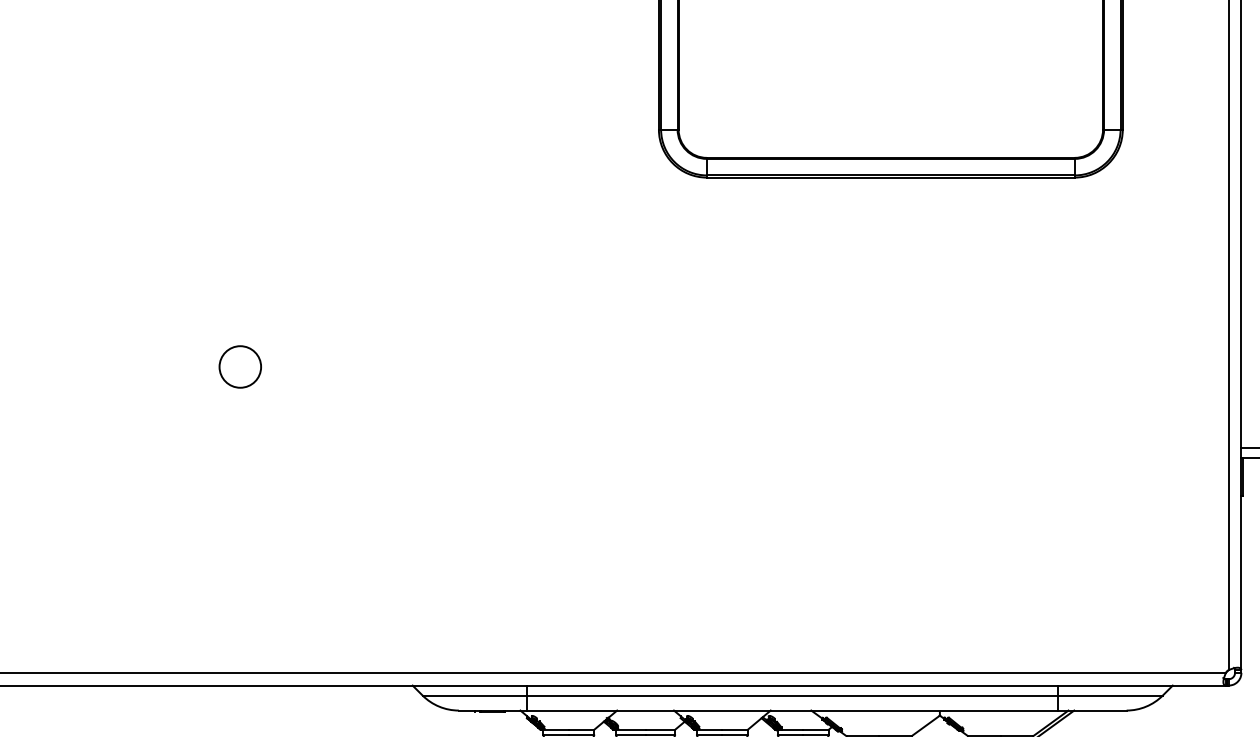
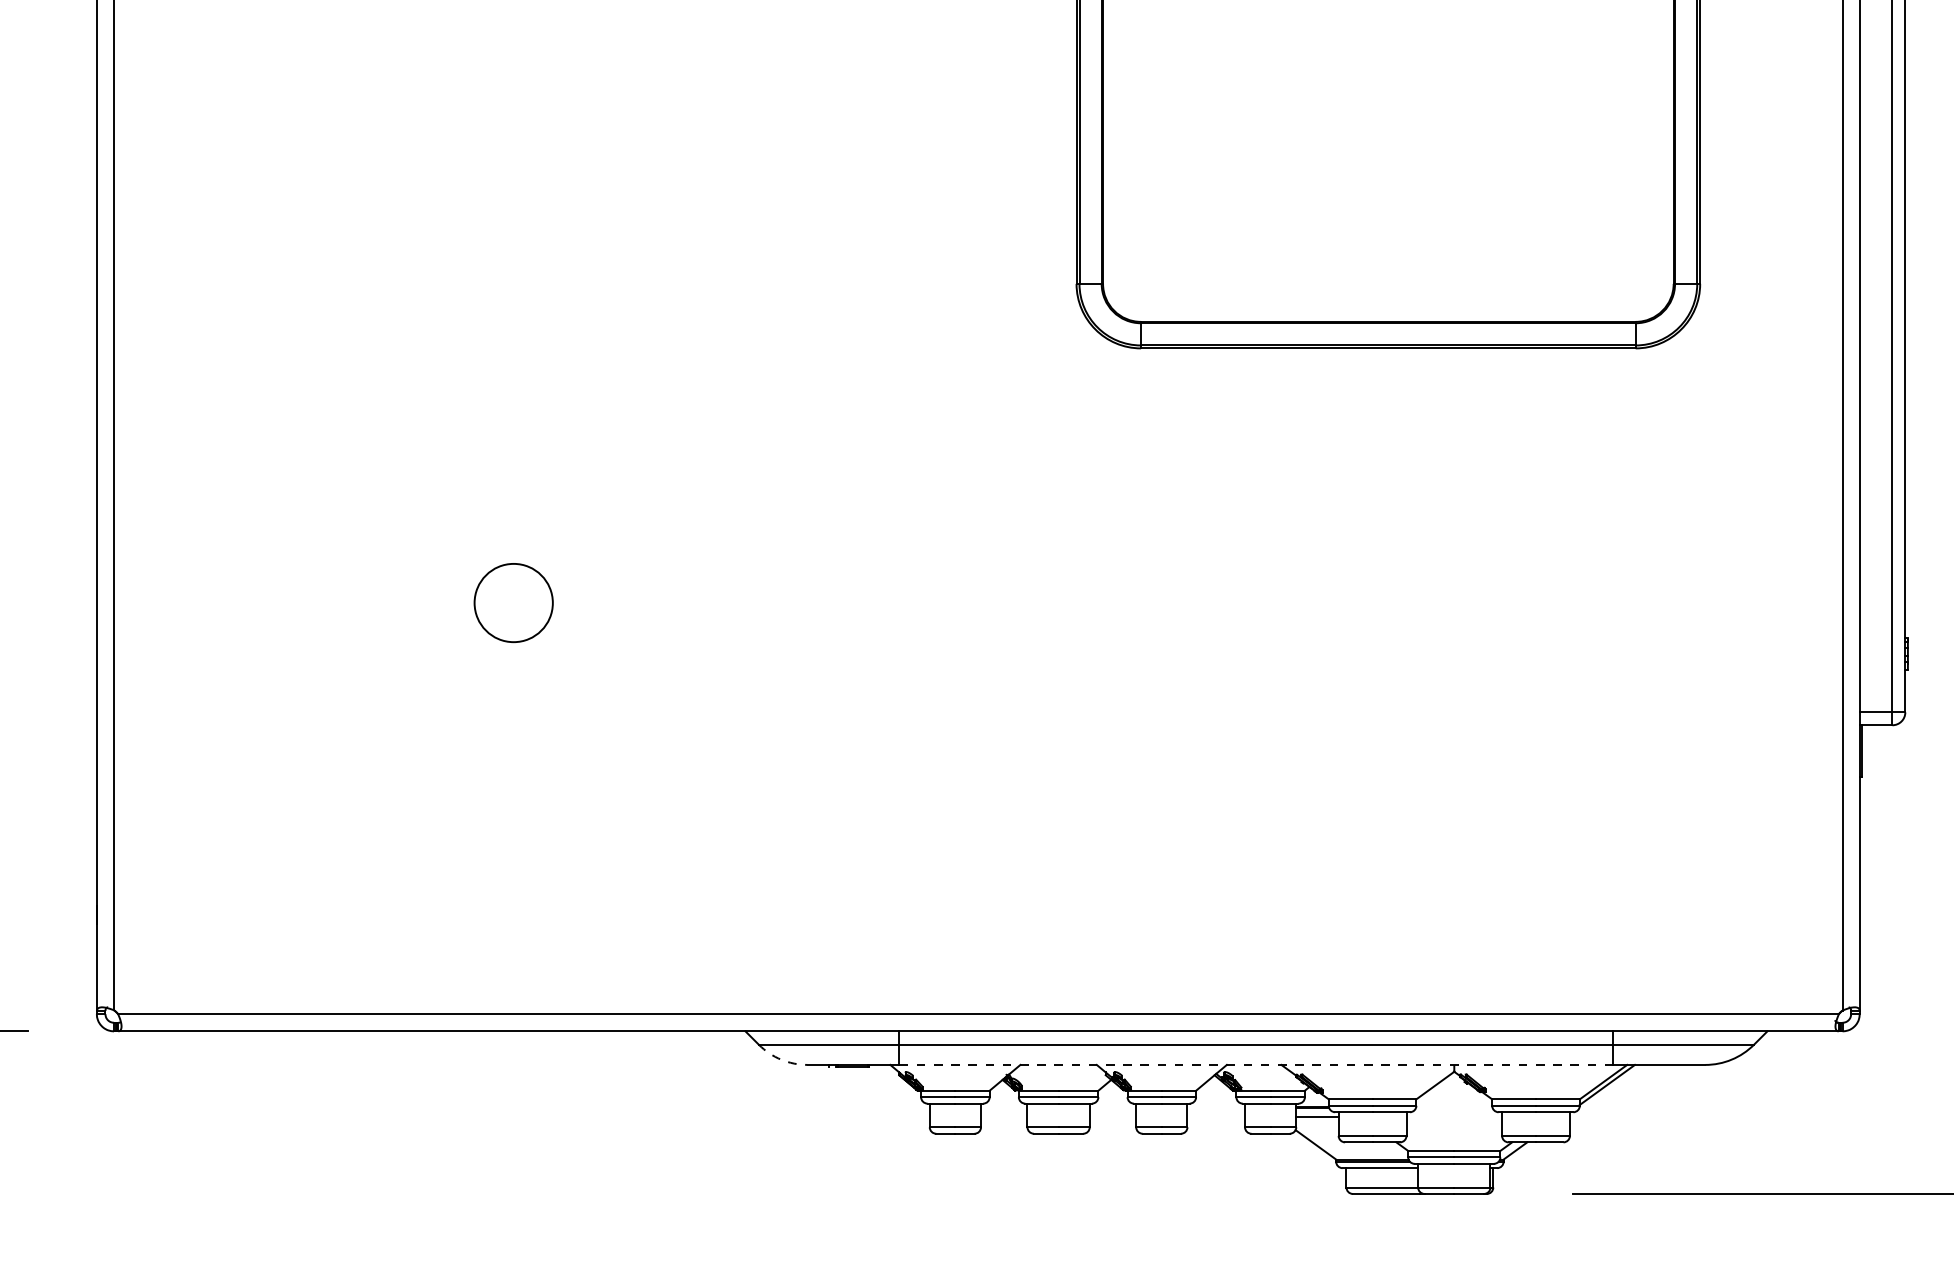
circle: (240, 366) -> (513, 602), size x1.4
arc: (439, 706) -> (781, 1059), solid -> dashed
line: (792, 710) -> (1256, 1064), solid -> dashed

